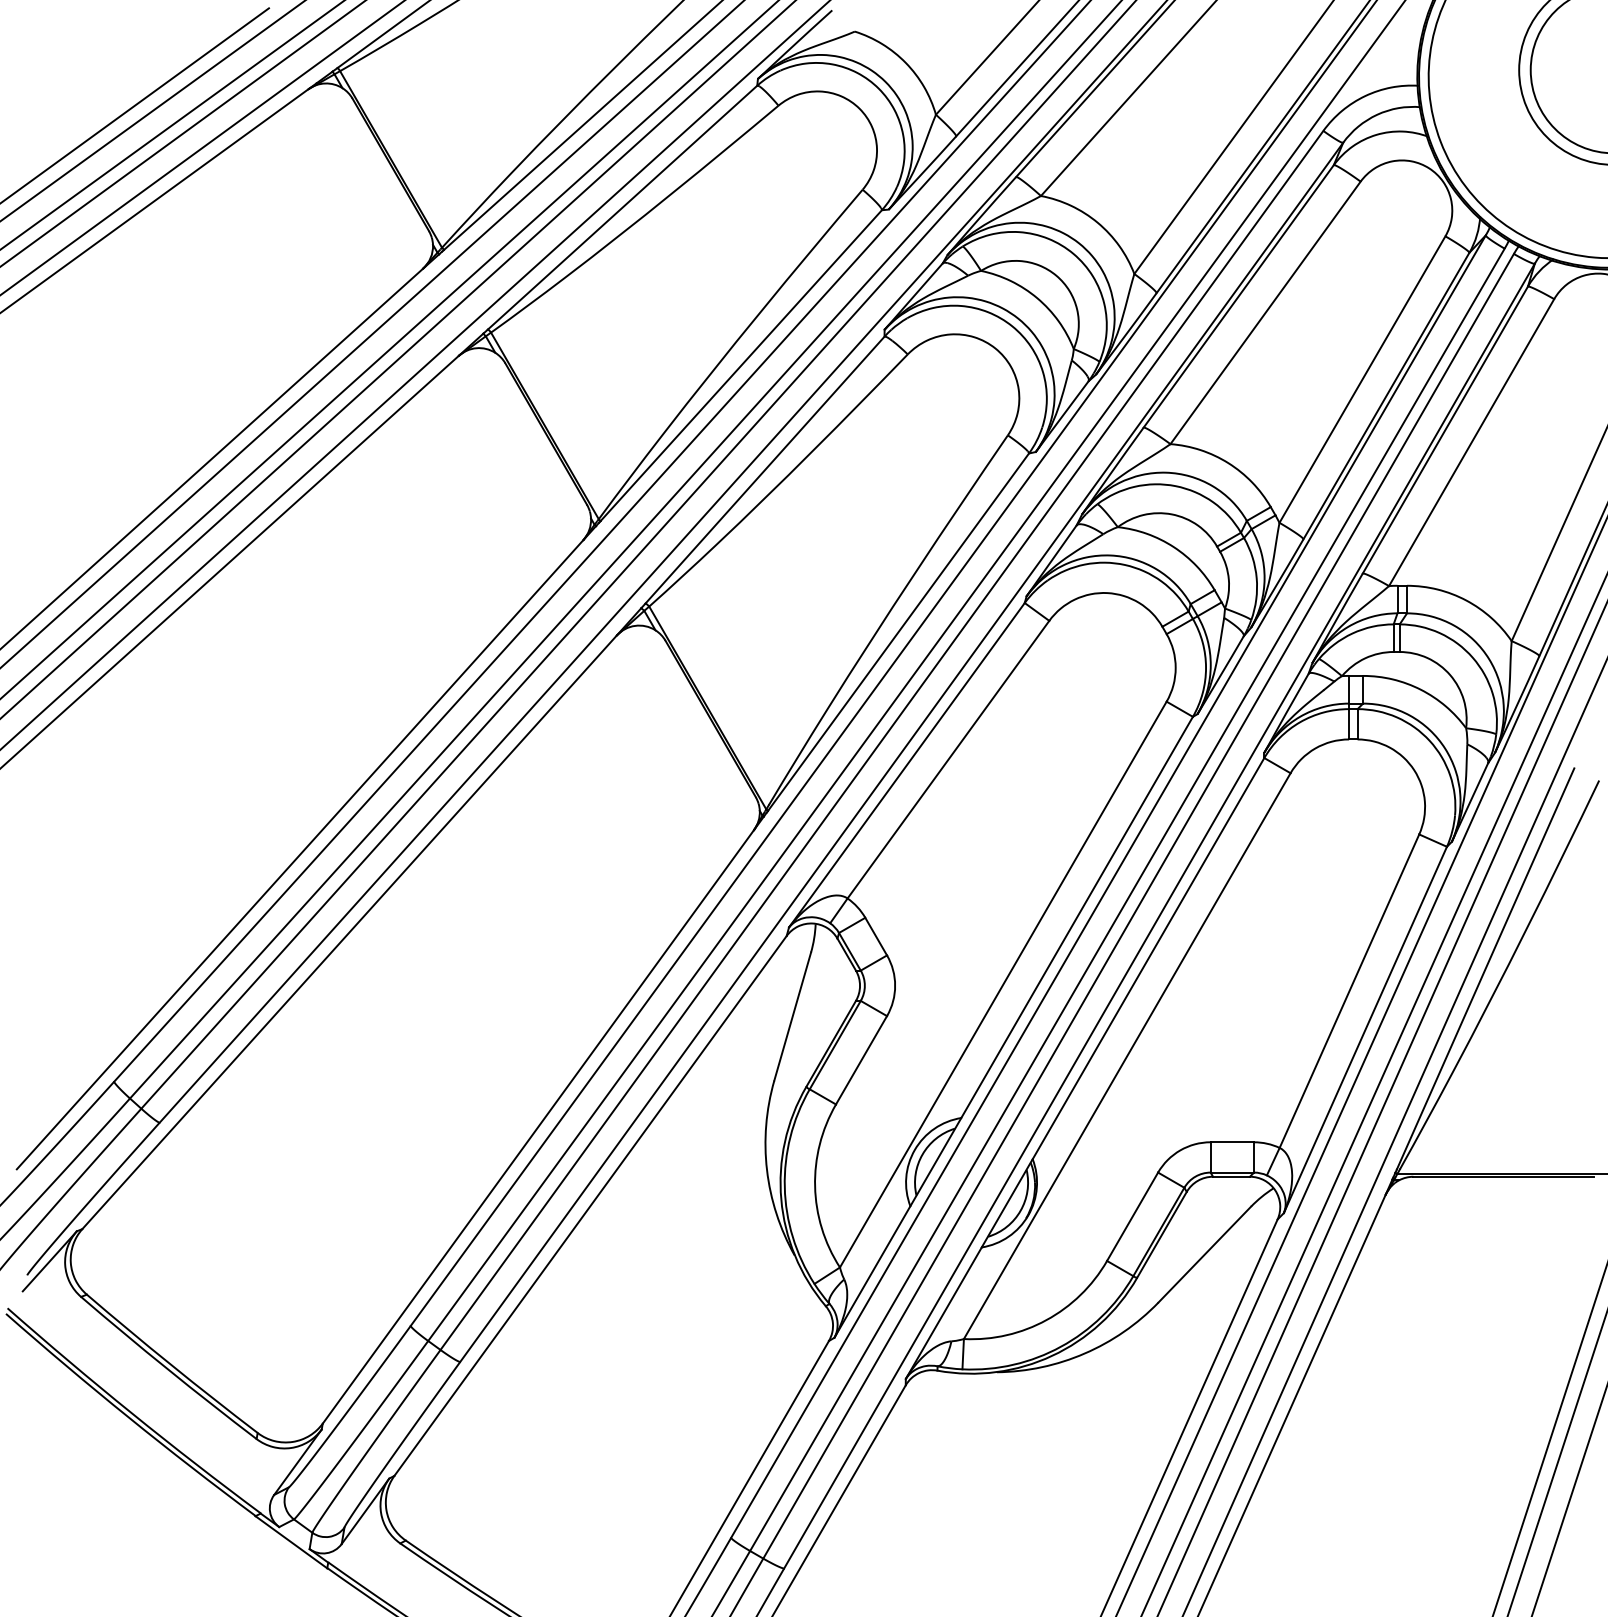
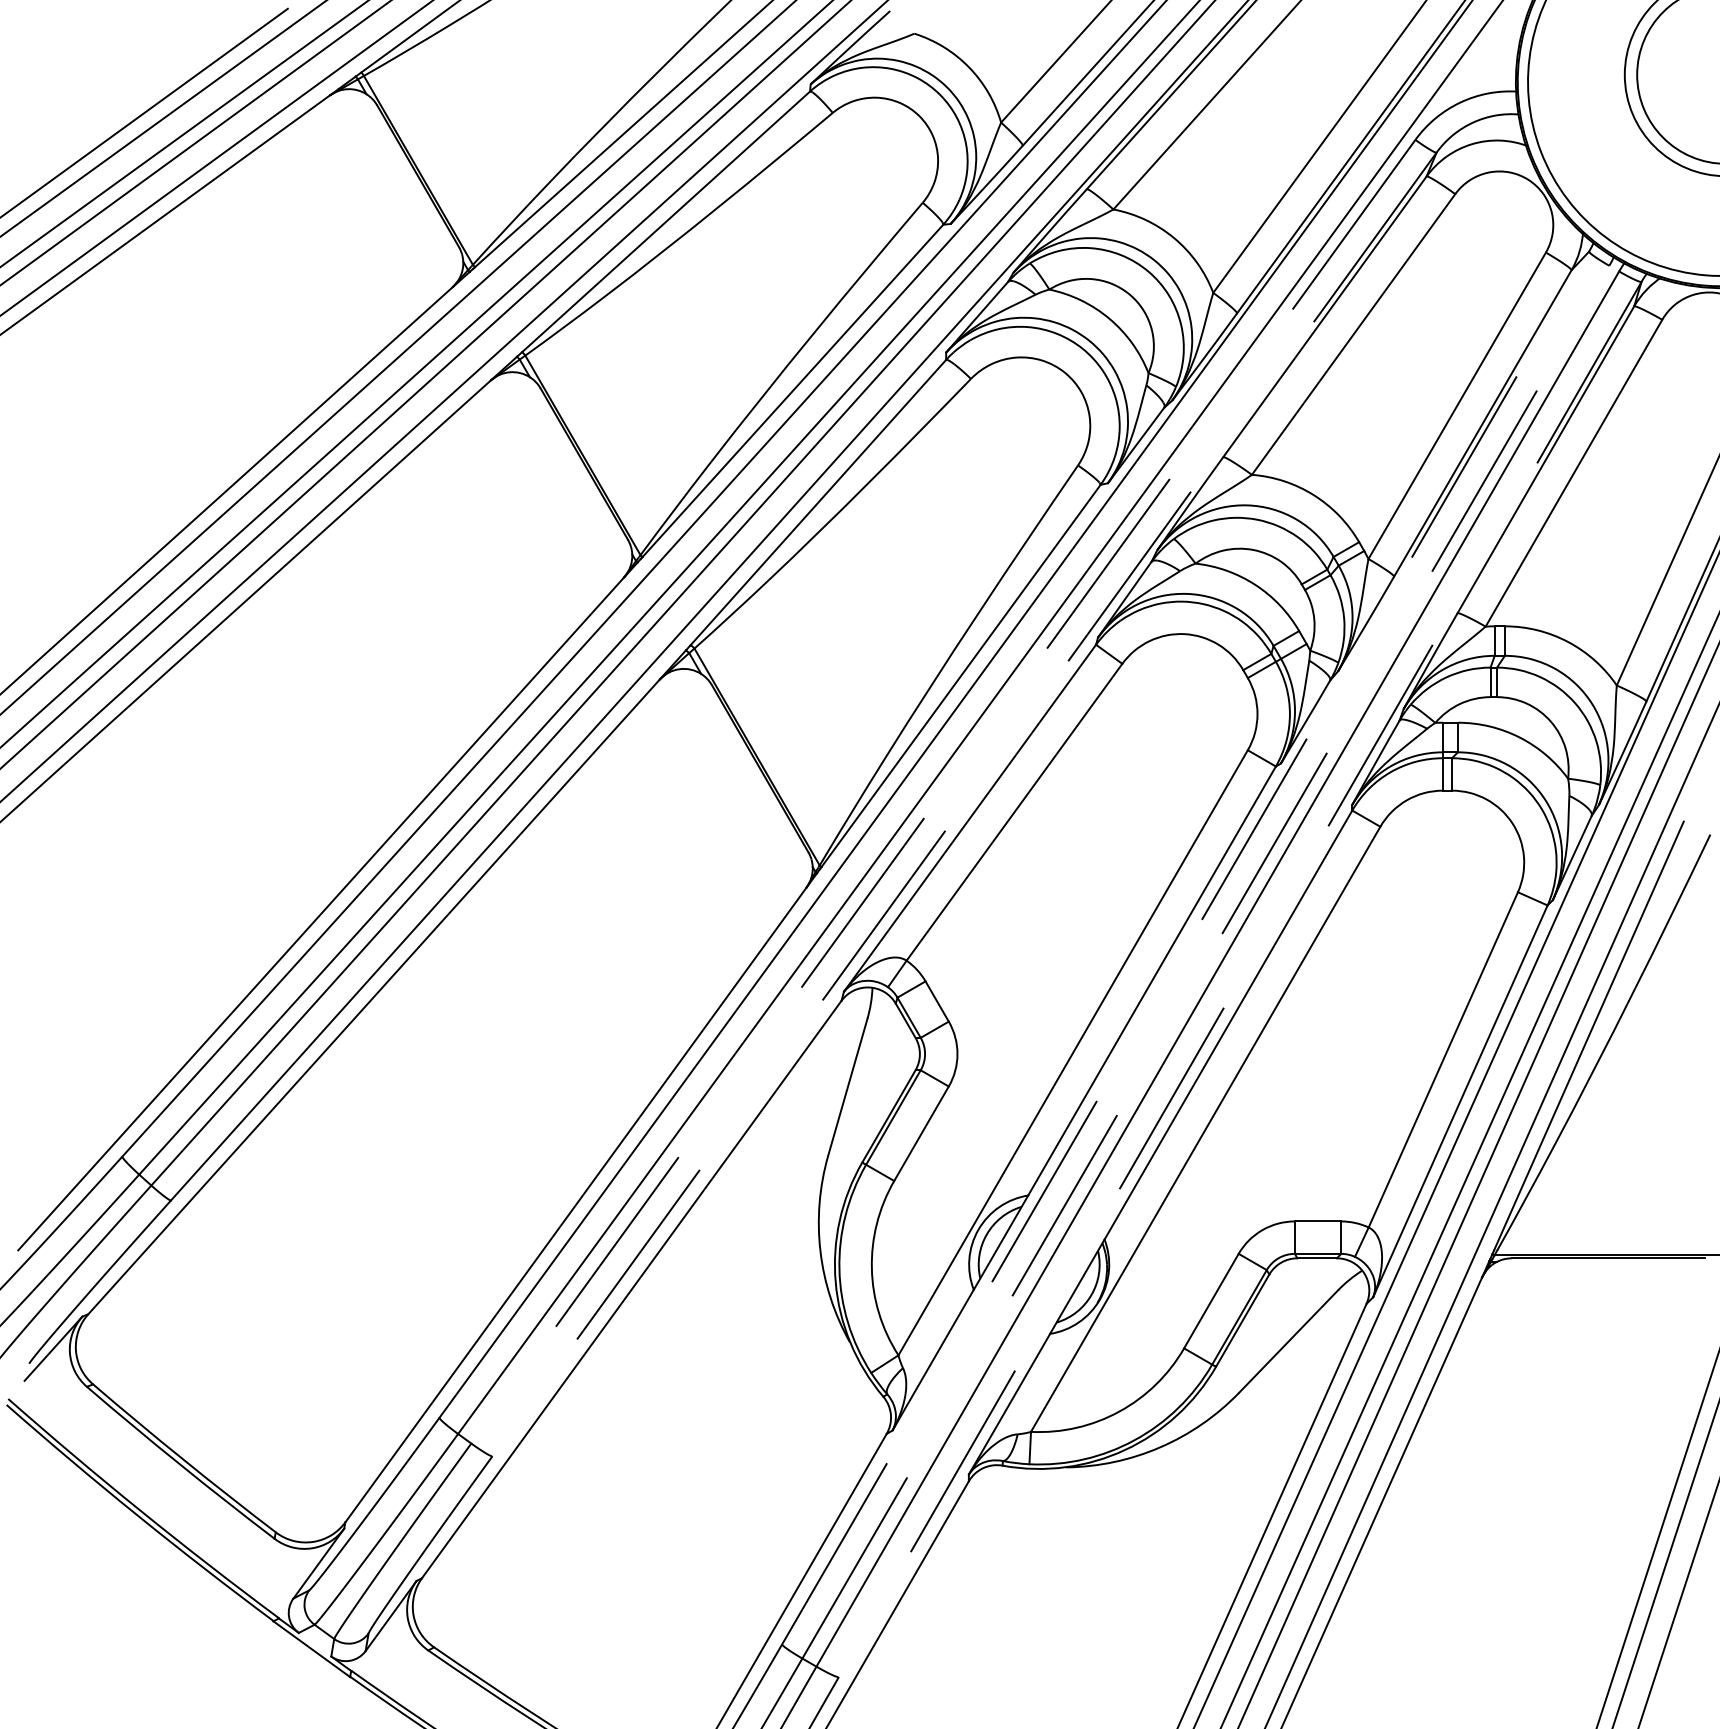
line: (882, 740) -> (943, 791), solid -> dashed
line: (901, 752) -> (964, 804), solid -> dashed
line: (1108, 887) -> (1185, 948), solid -> dashed
line: (1127, 900) -> (1205, 962), solid -> dashed
line: (1159, 916) -> (1240, 979), solid -> dashed

